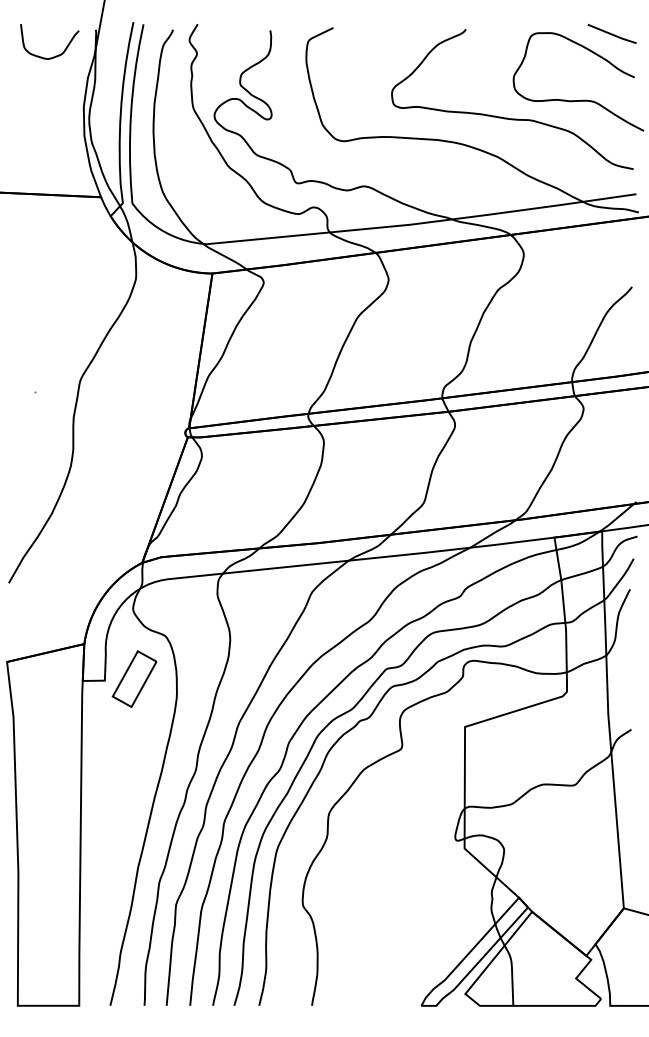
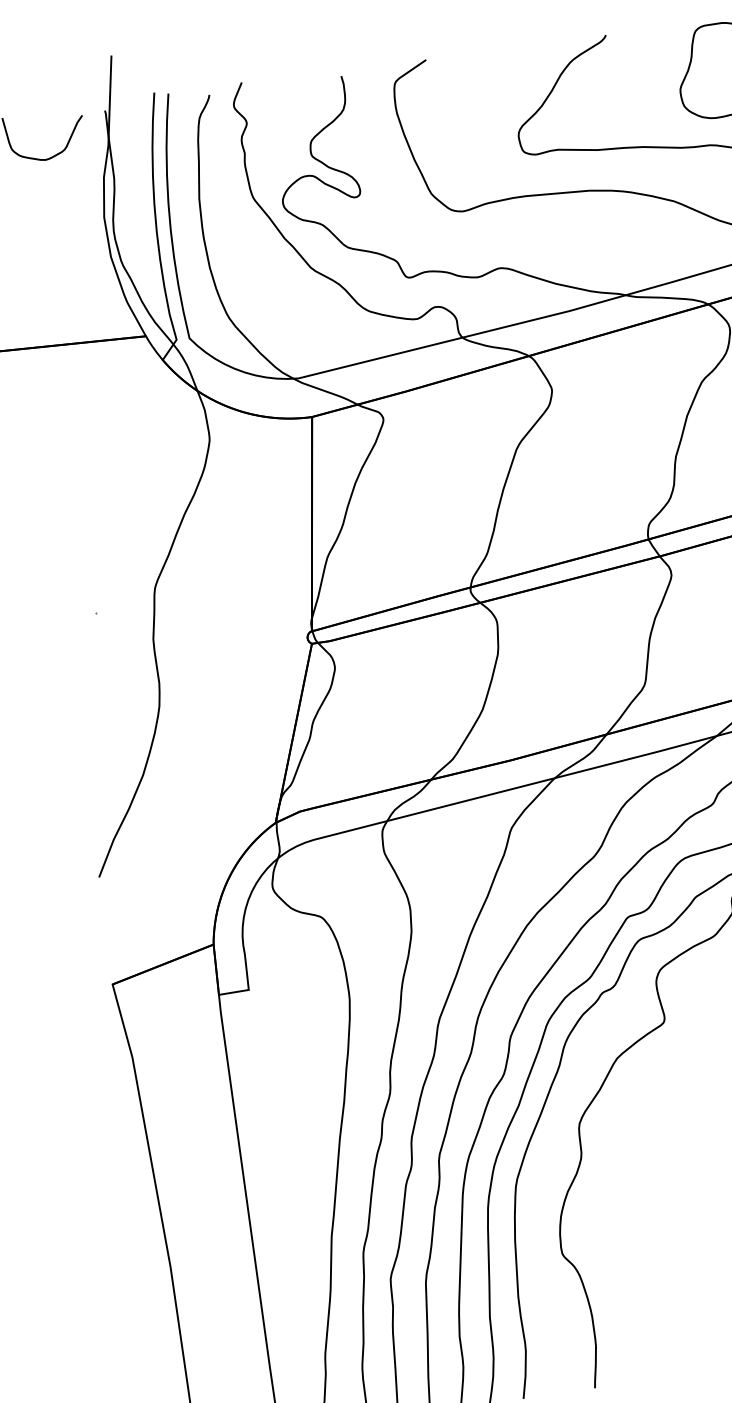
part: (134, 678) -> (288, 981), removed

